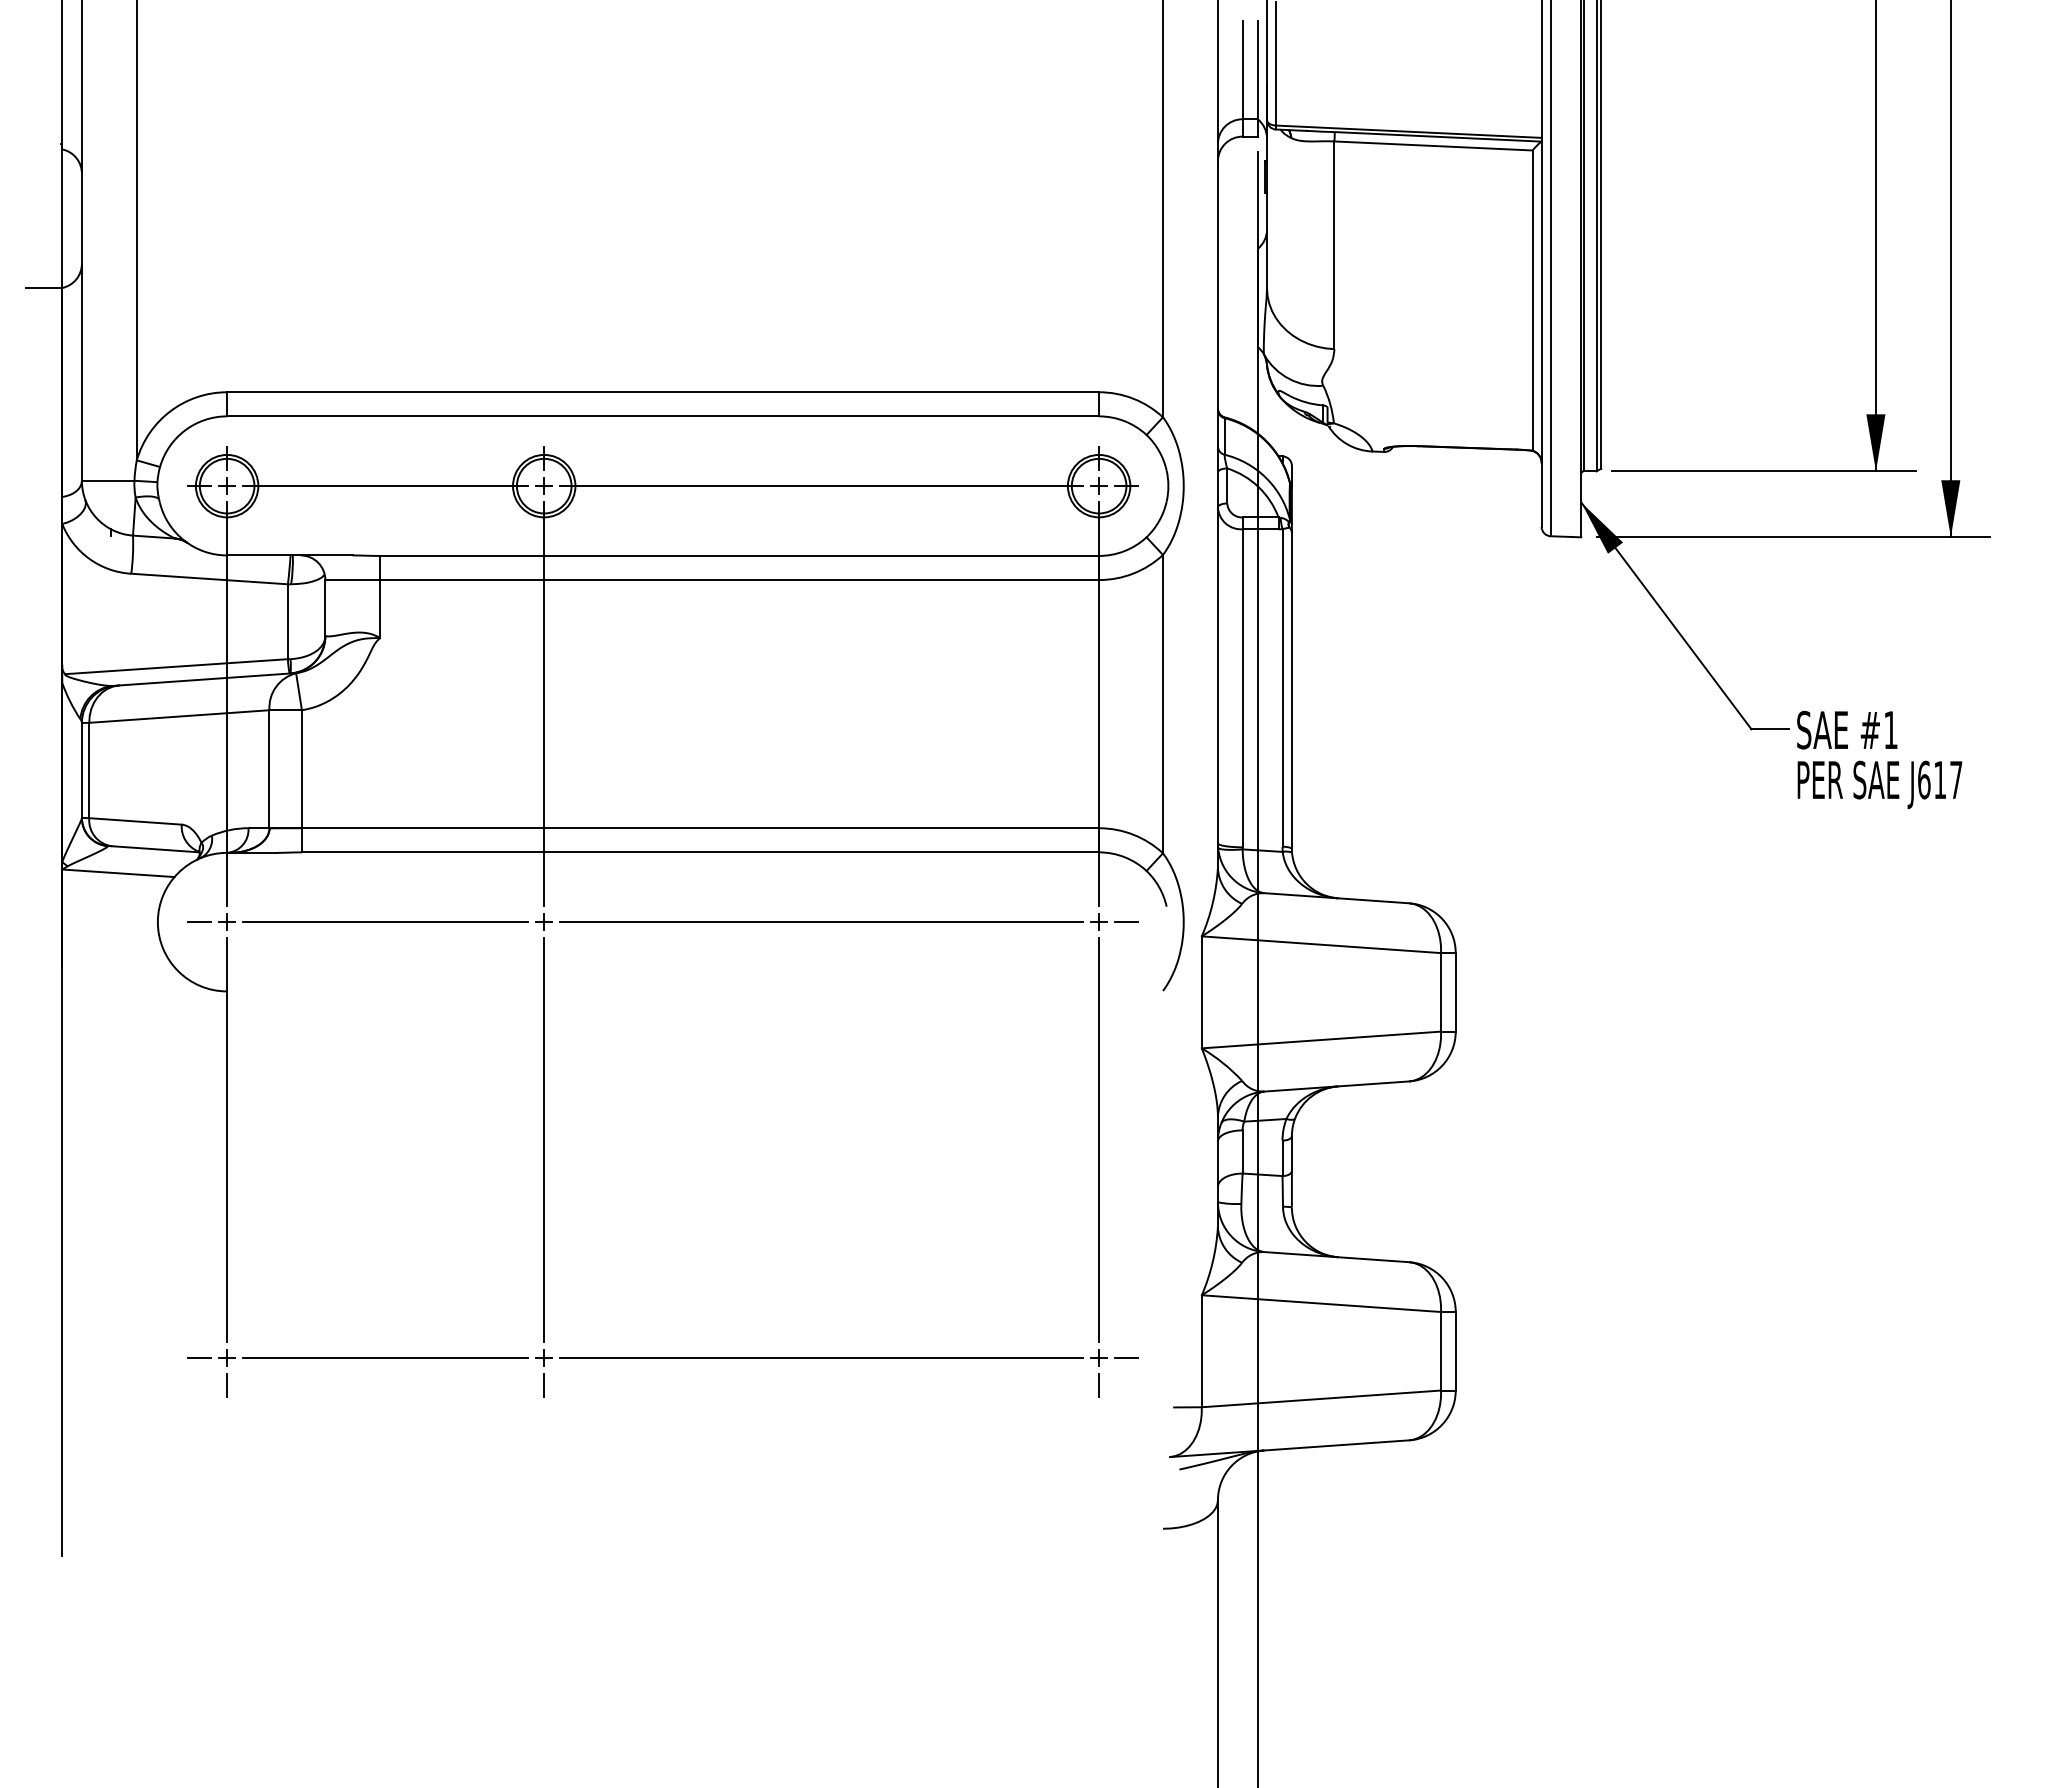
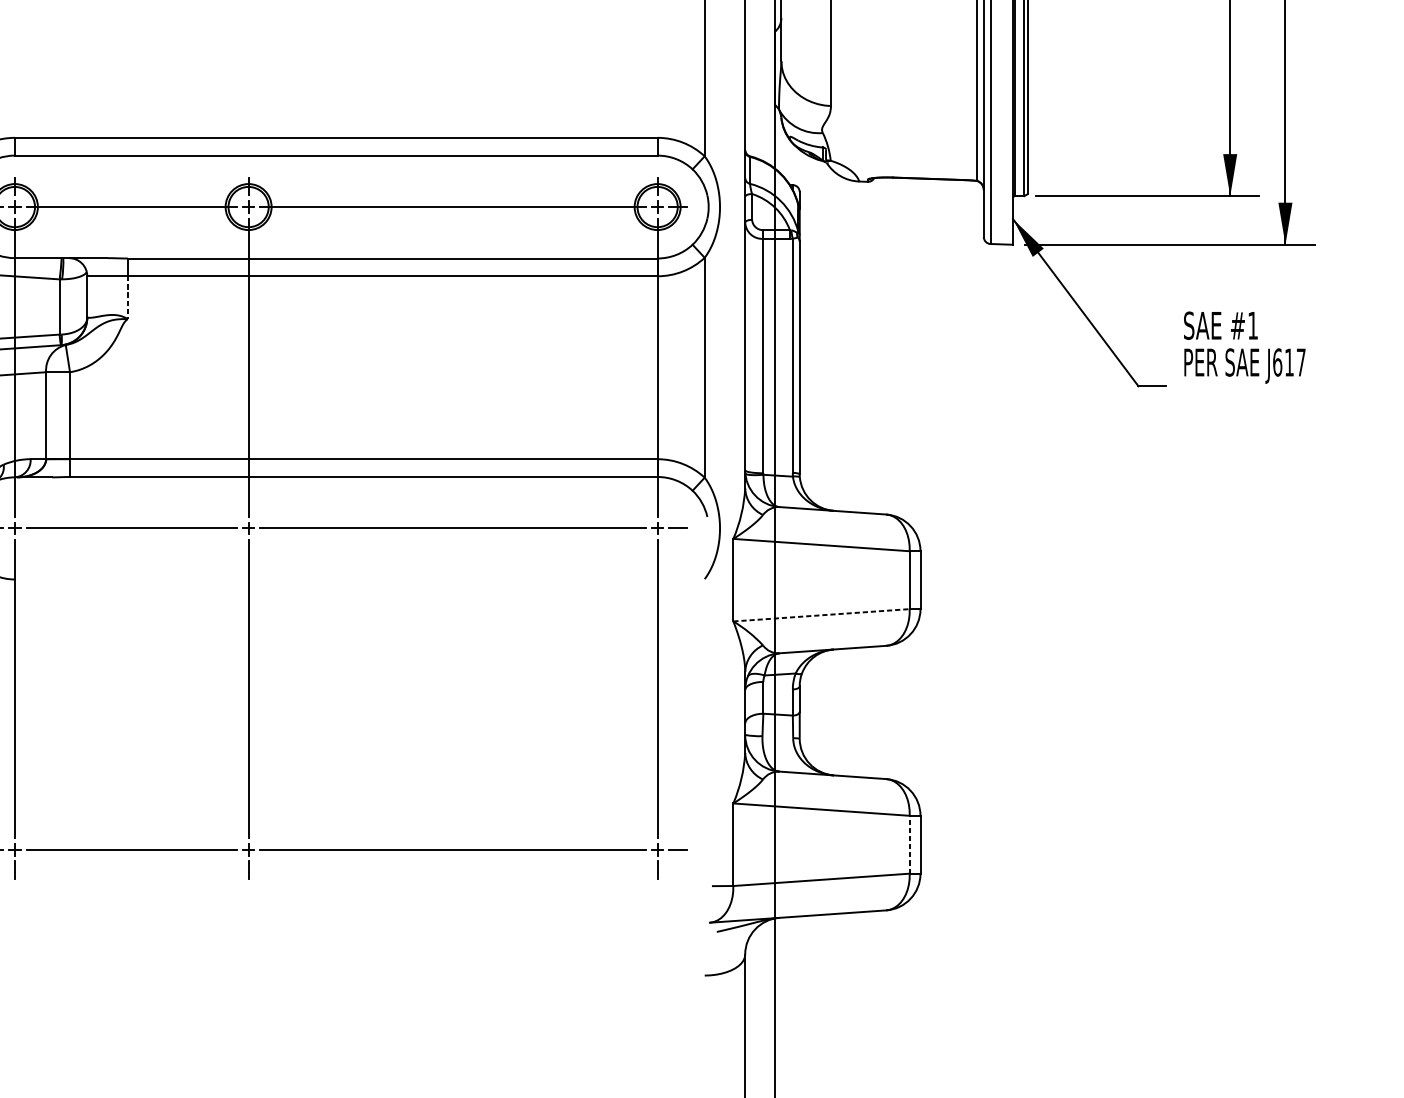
line: (380, 609) -> (127, 297), solid -> dashed
text: (1879, 759) -> (1244, 347), moved
line: (1321, 1040) -> (821, 615), solid -> dashed
line: (1441, 1350) -> (910, 844), solid -> dashed

